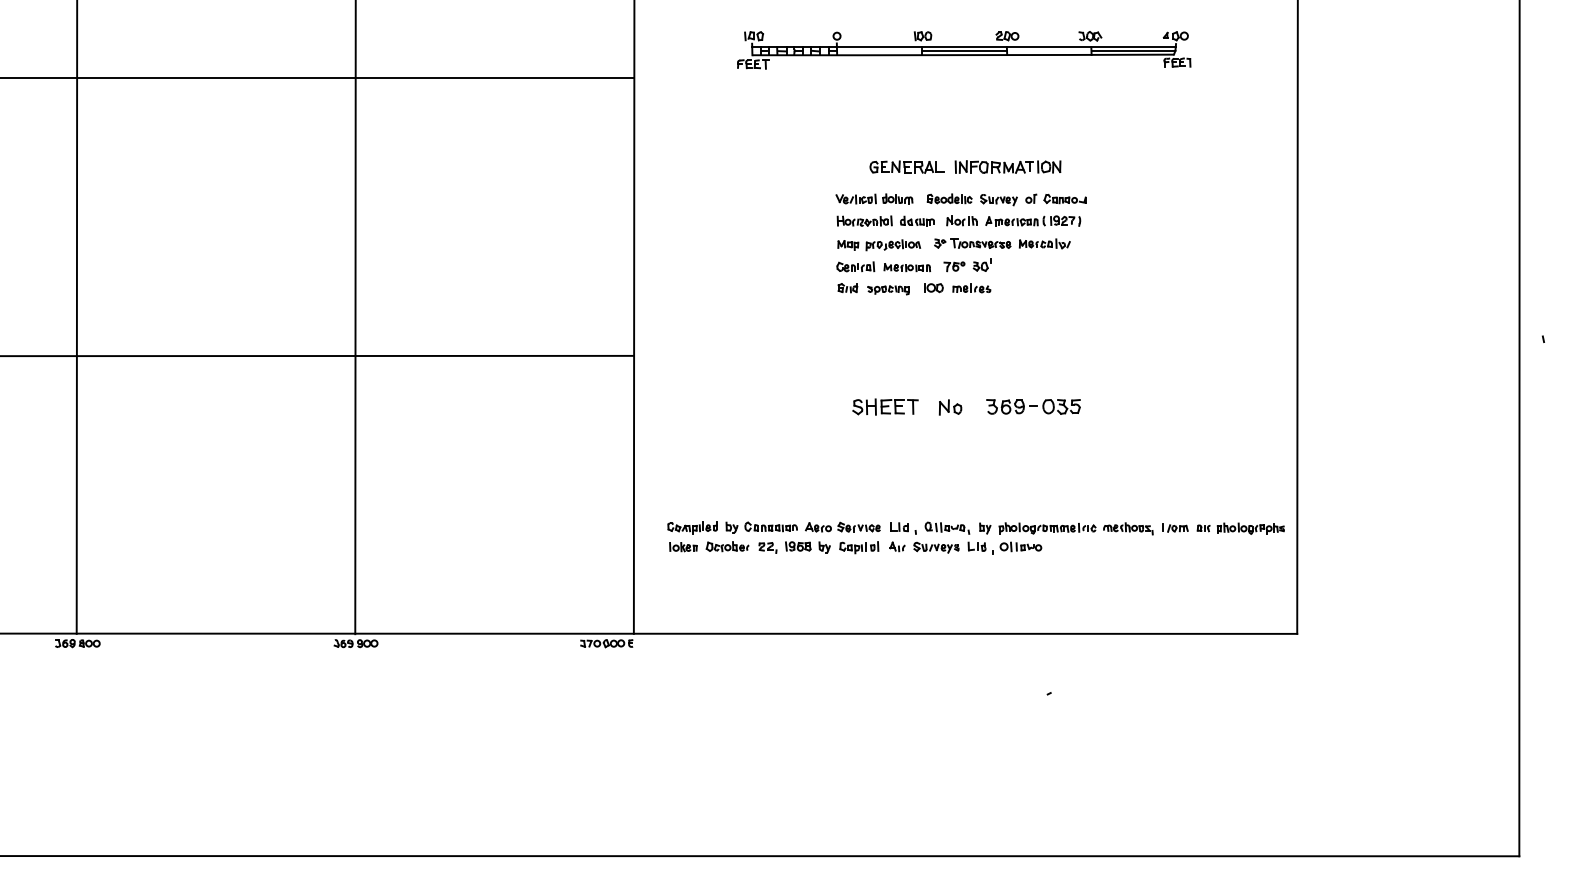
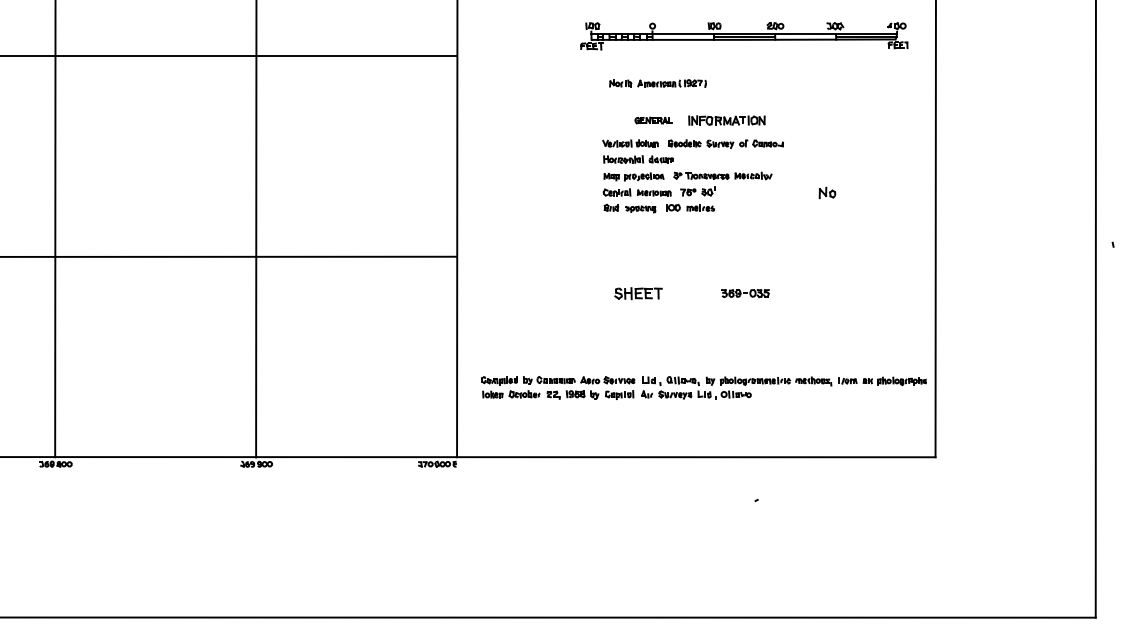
part: (964, 50) -> (744, 36), moved
part: (906, 166) -> (653, 120), size x0.7
part: (1012, 221) -> (657, 83), moved
part: (950, 406) -> (827, 192), moved
part: (1033, 406) -> (745, 293), size x0.7

